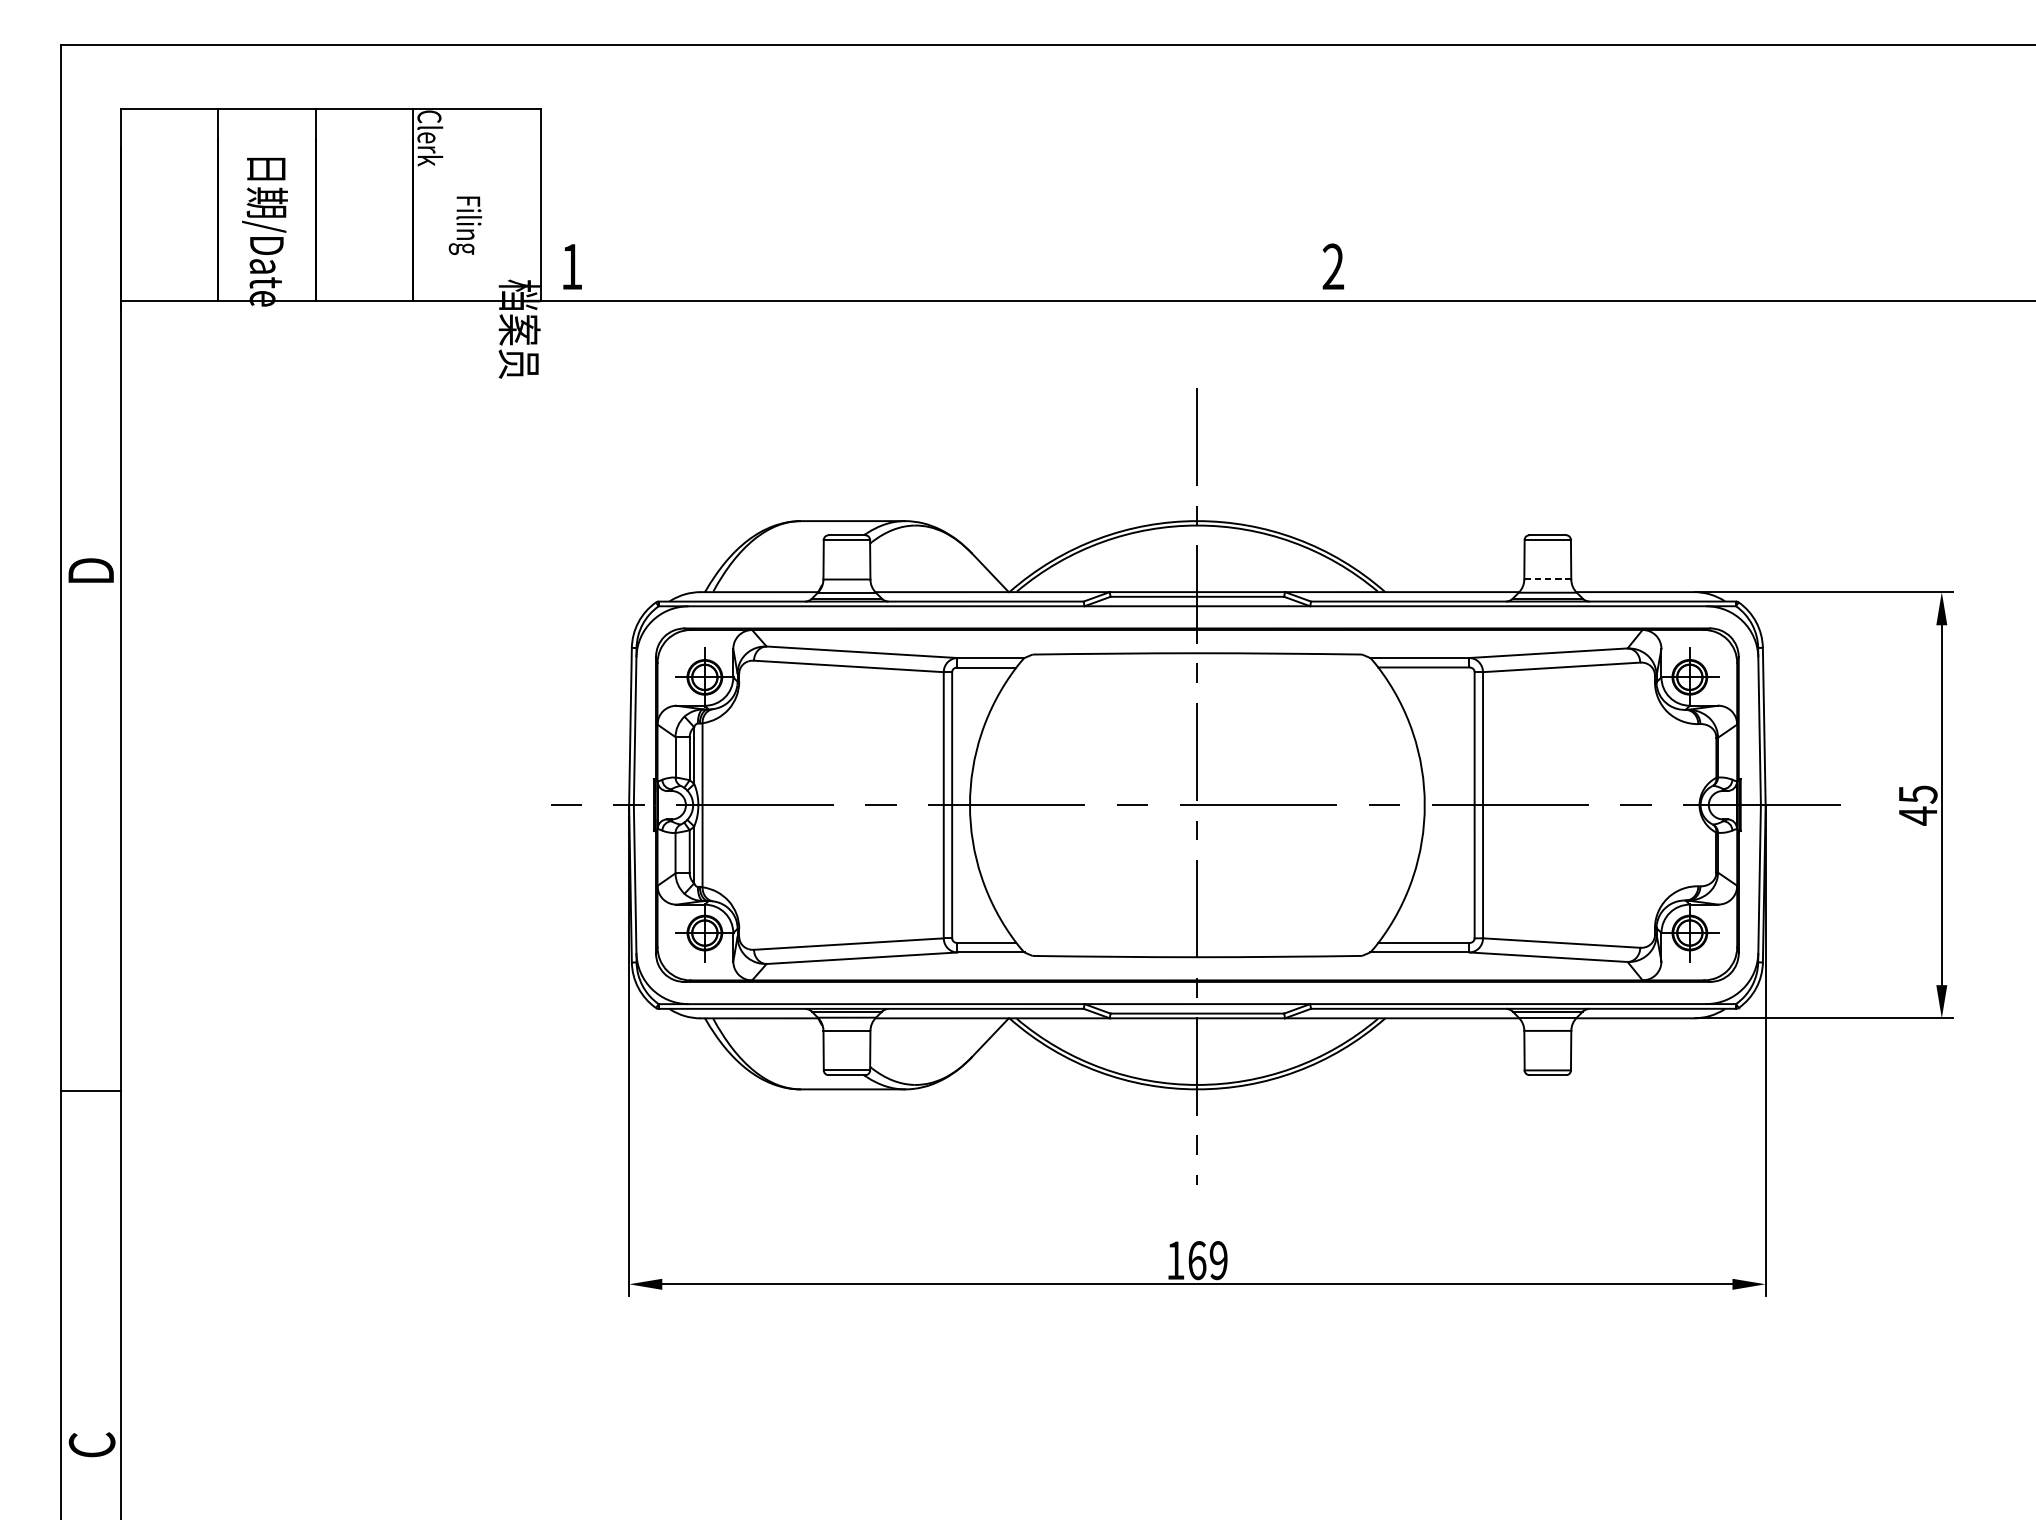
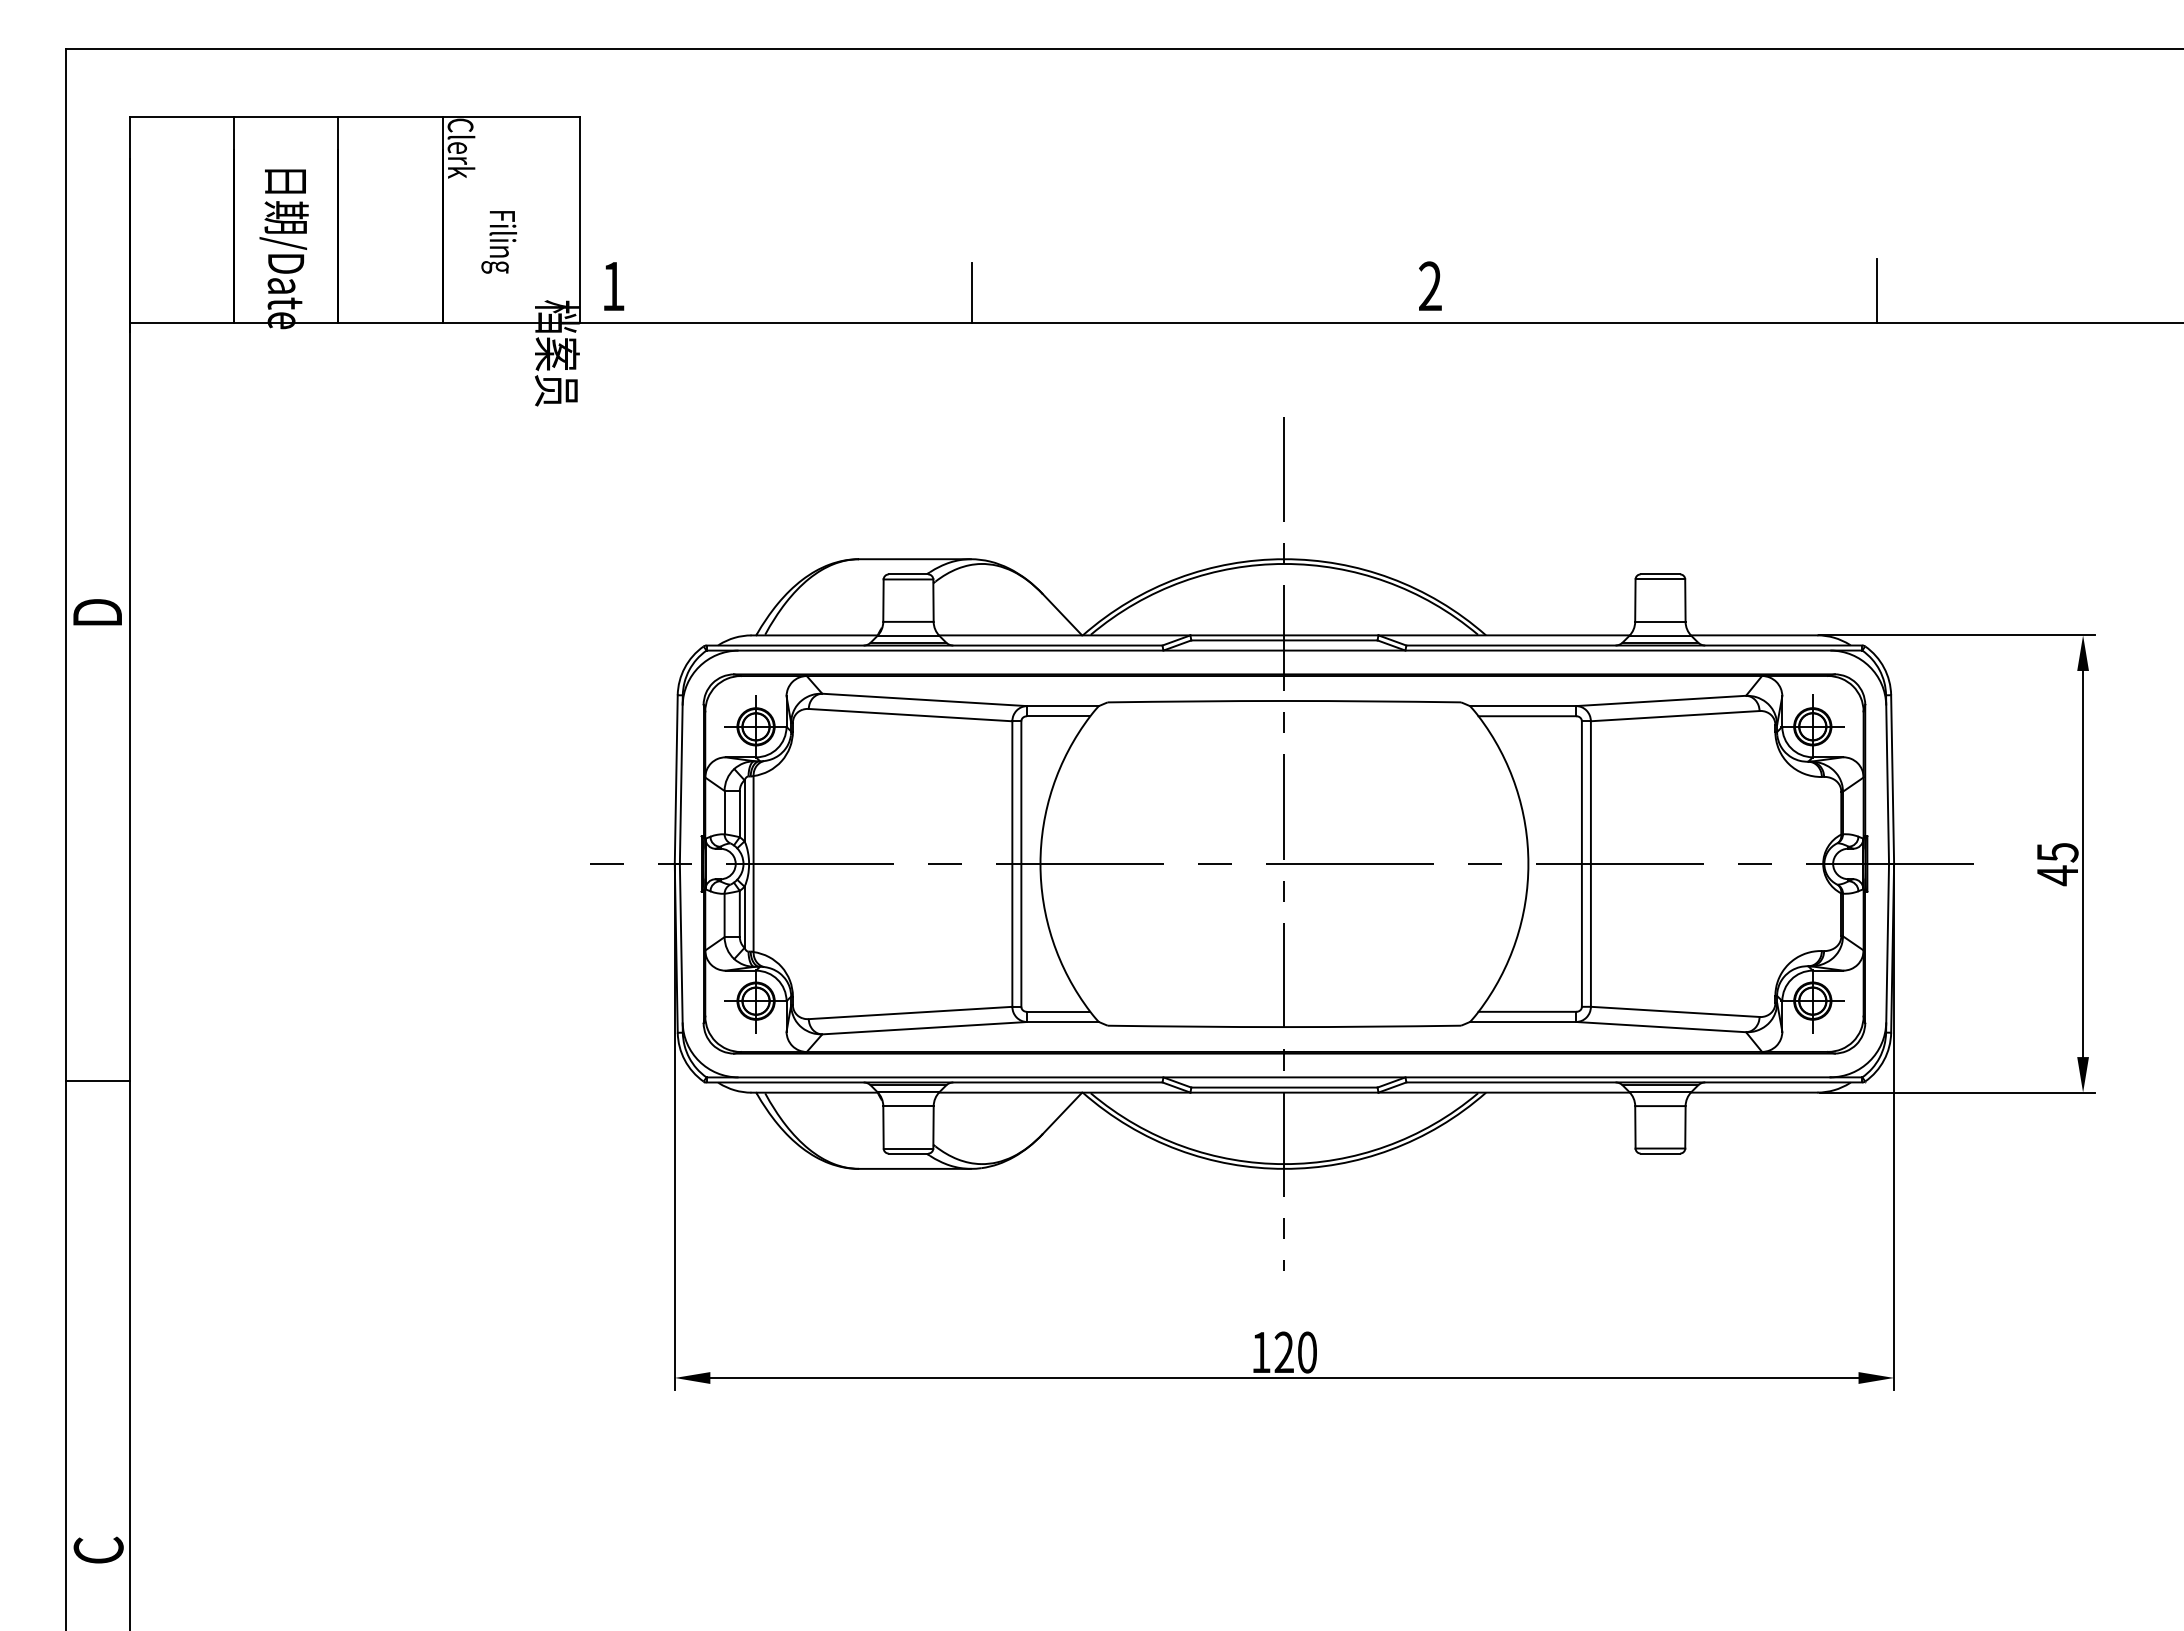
line: (1750, 271) -> (1877, 291), added
line: (905, 273) -> (971, 293), added
line: (1547, 579) -> (1660, 621), dashed -> solid
line: (91, 1090) -> (97, 1081), moved
text: (1207, 1260) -> (1295, 1352), 169 -> 120

